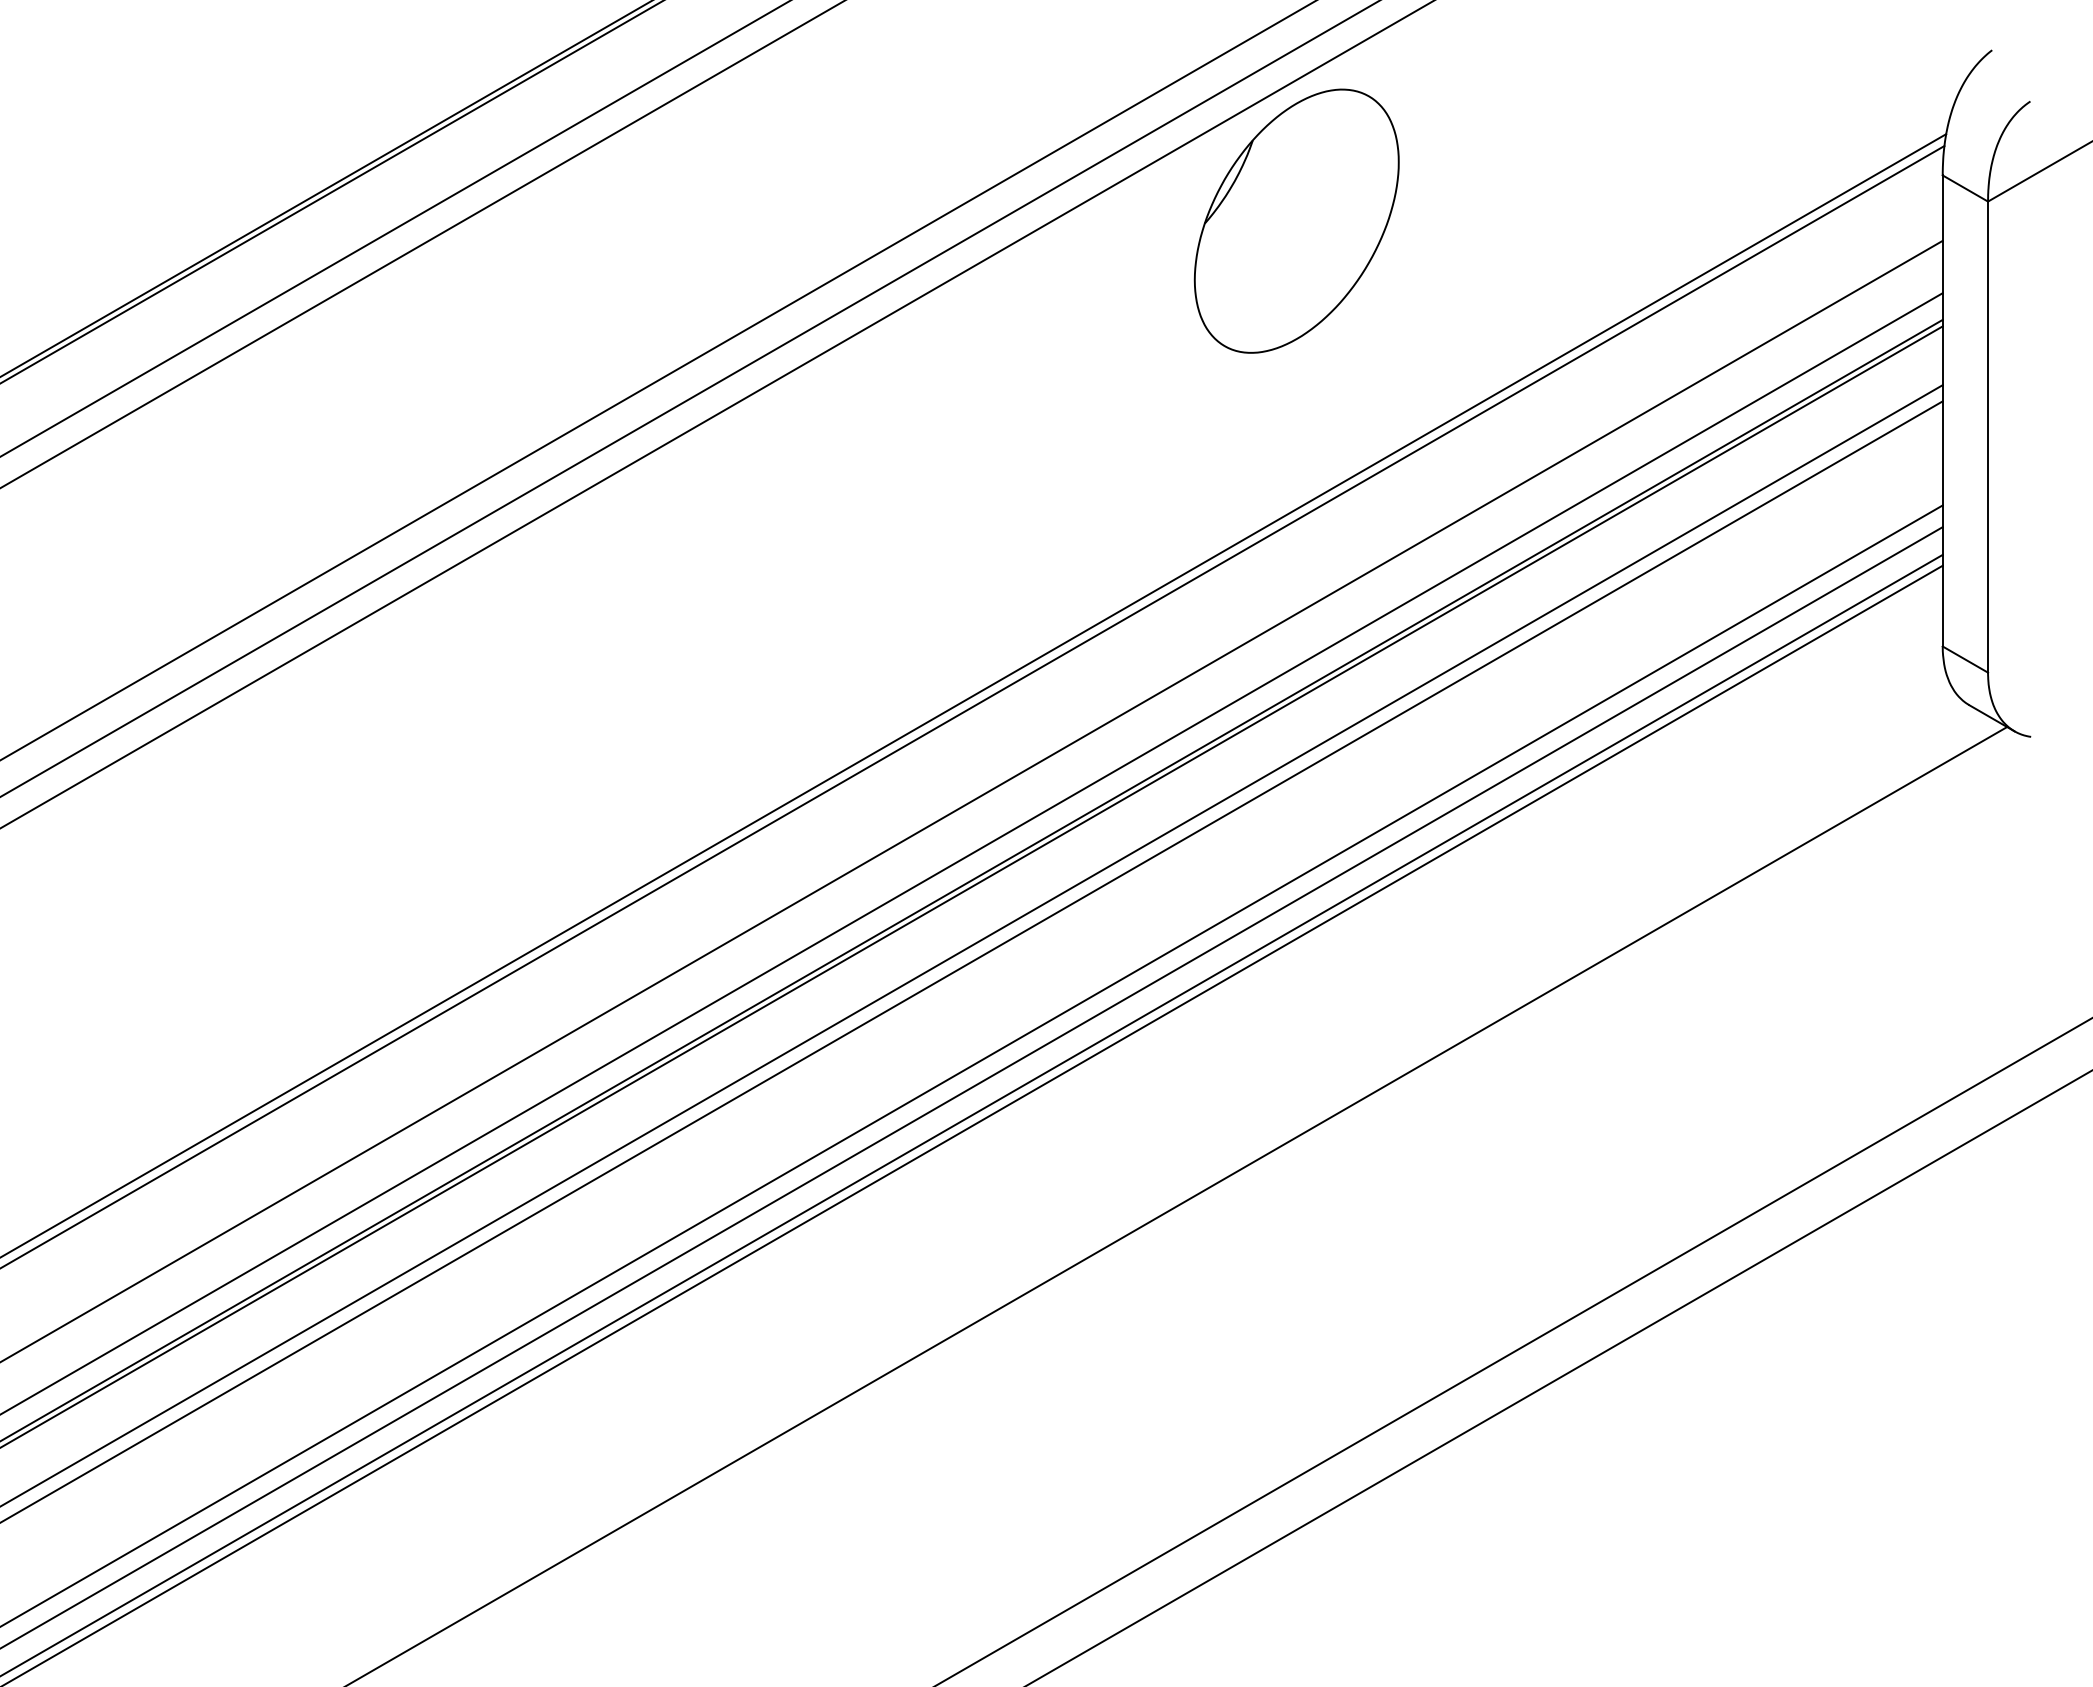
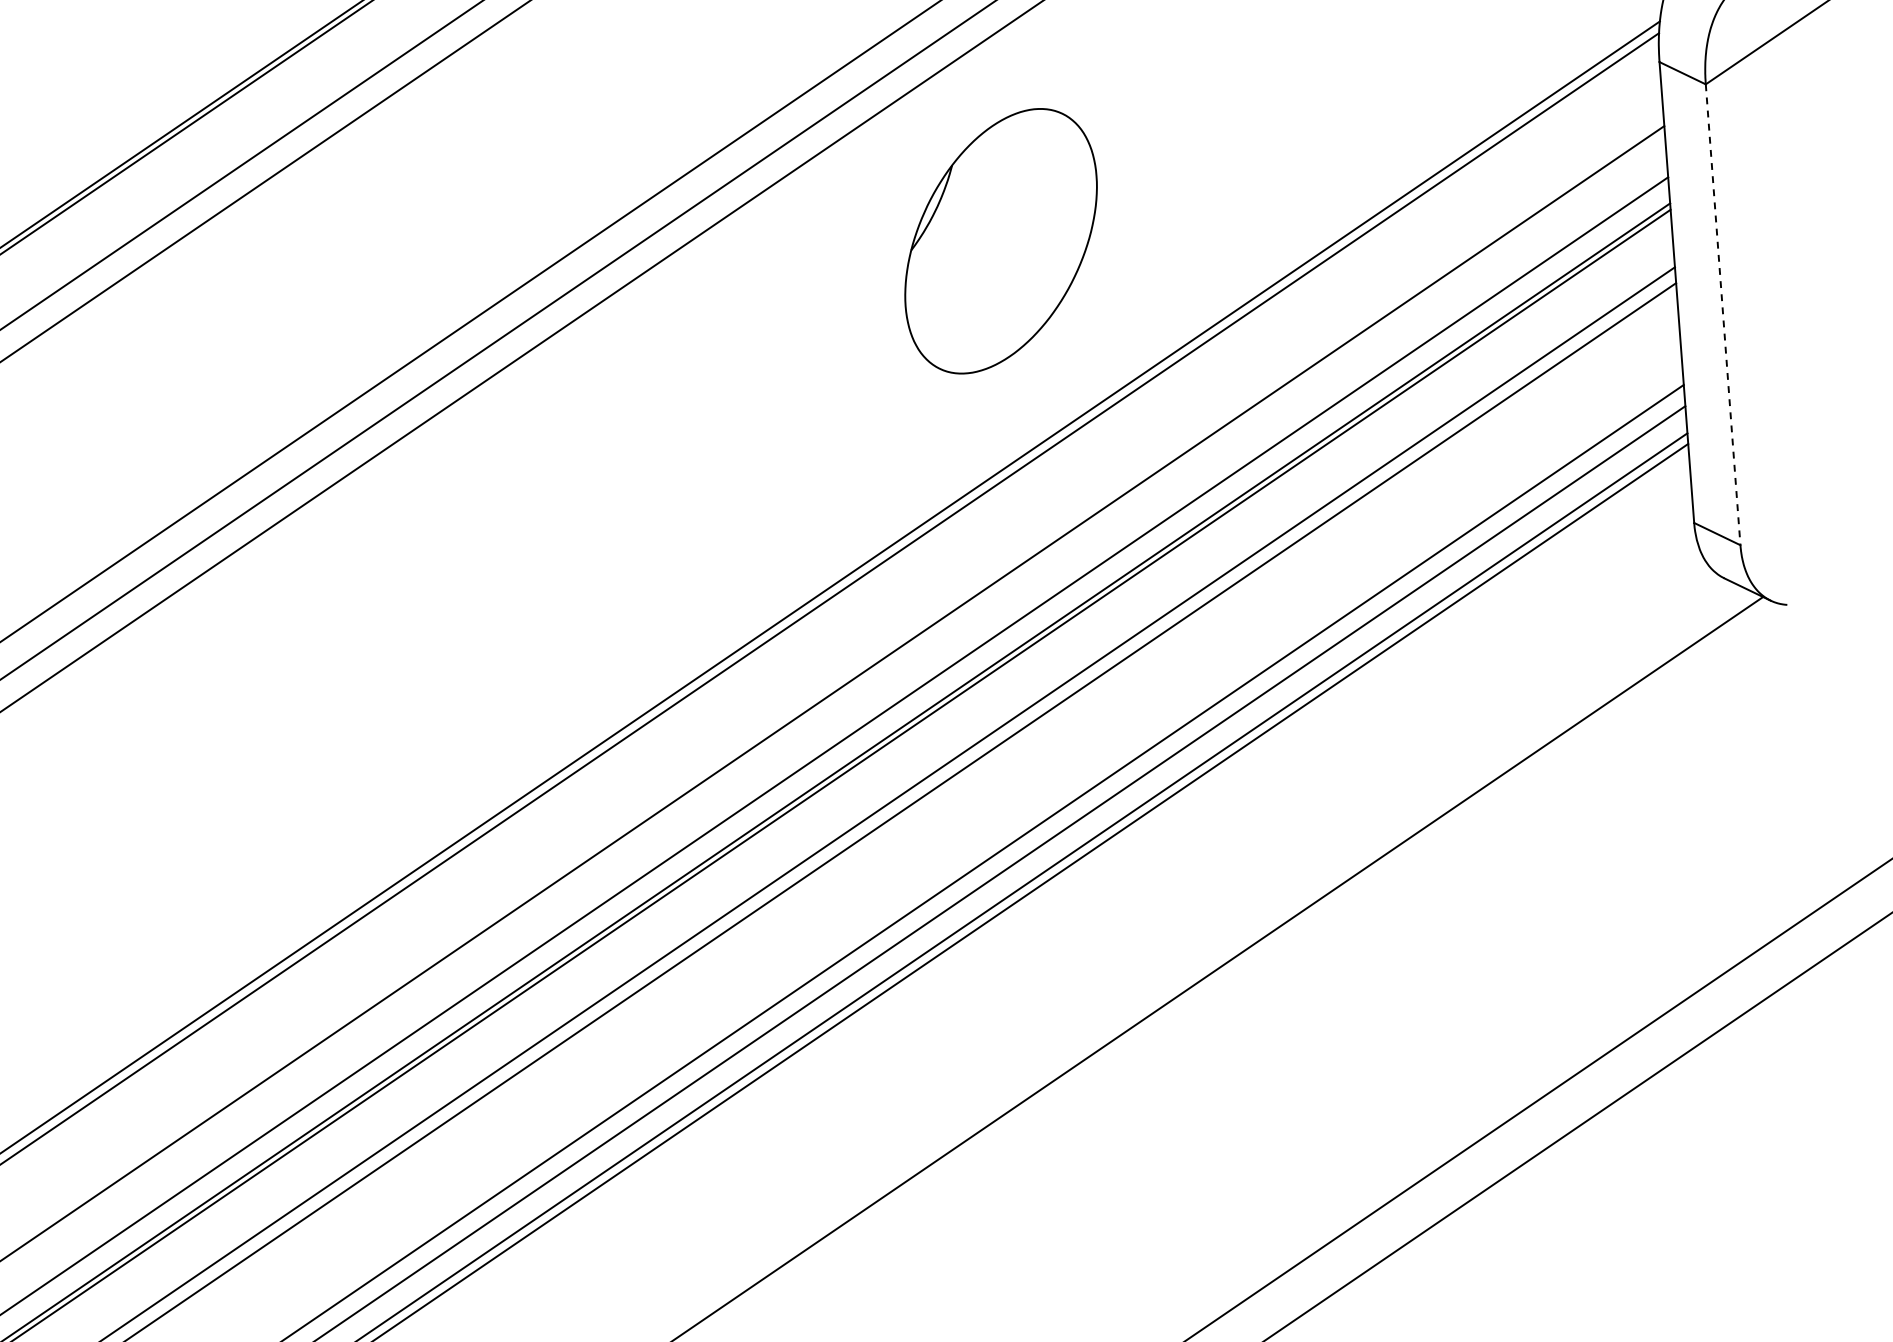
part: (1296, 220) -> (1000, 240), moved
line: (1988, 437) -> (1723, 315), solid -> dashed

